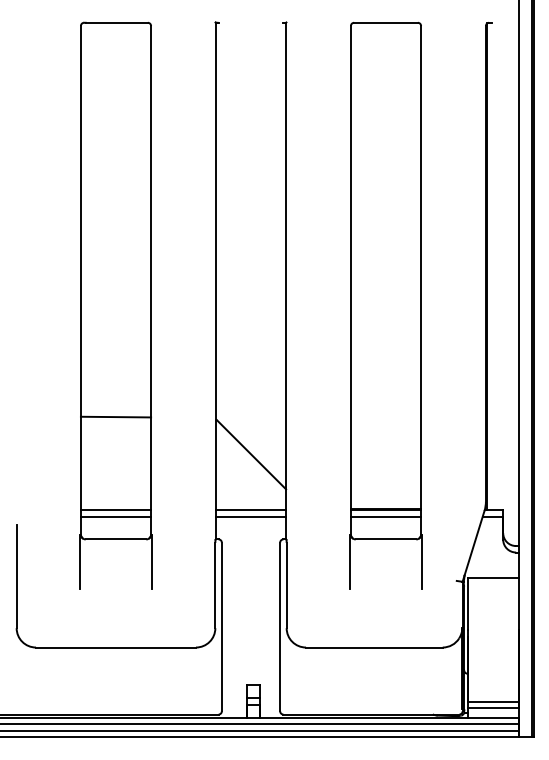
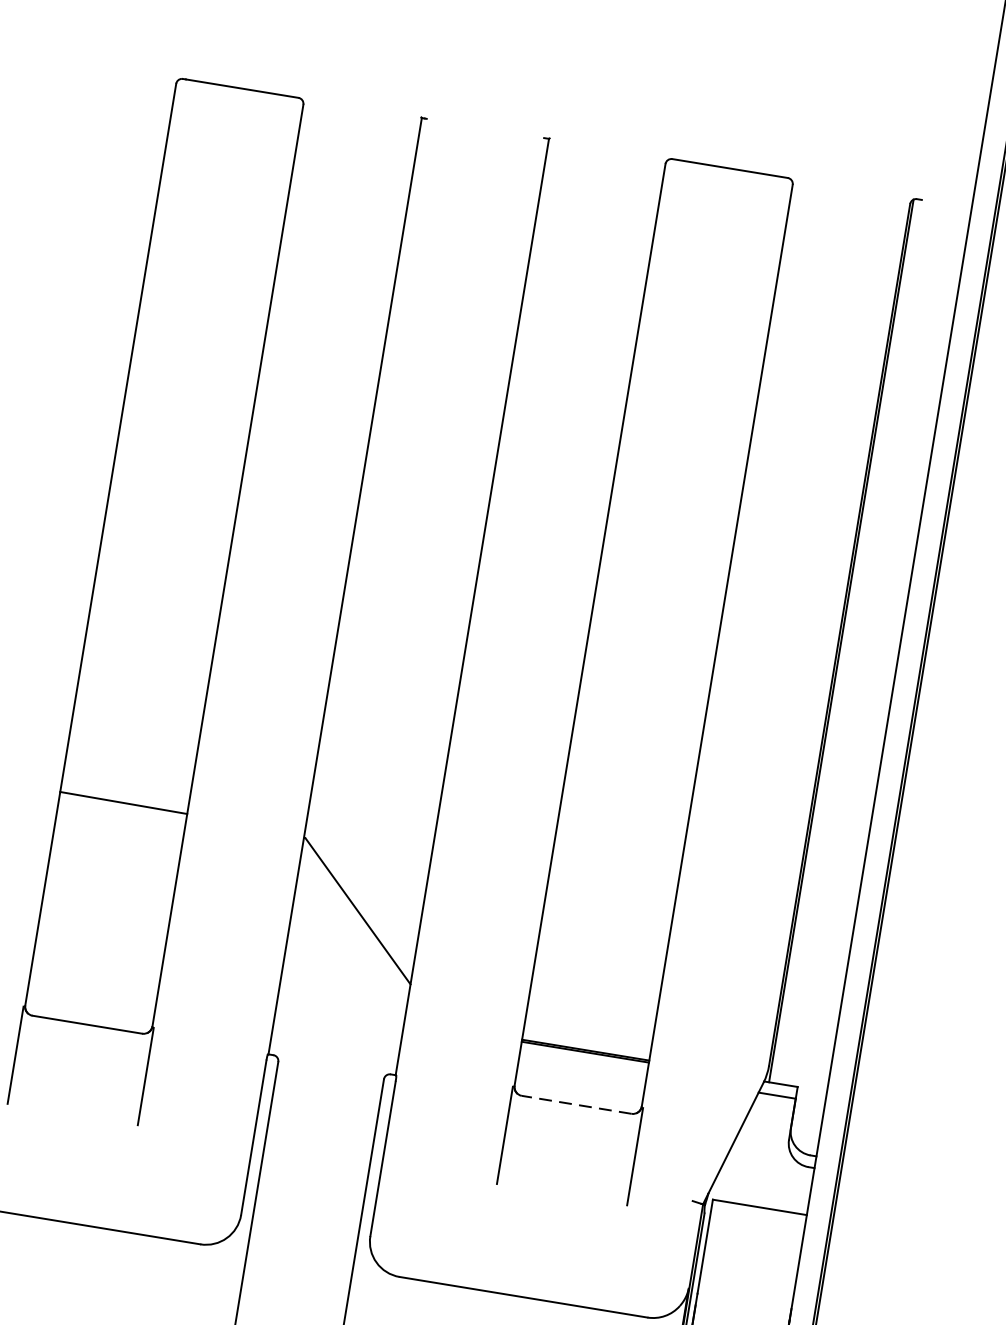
line: (115, 510) -> (95, 972), removed
line: (250, 510) -> (339, 1012), removed
line: (115, 516) -> (93, 982), removed
line: (250, 516) -> (337, 1023), removed
line: (385, 516) -> (582, 1063), removed
line: (385, 539) -> (575, 1104), solid -> dashed

